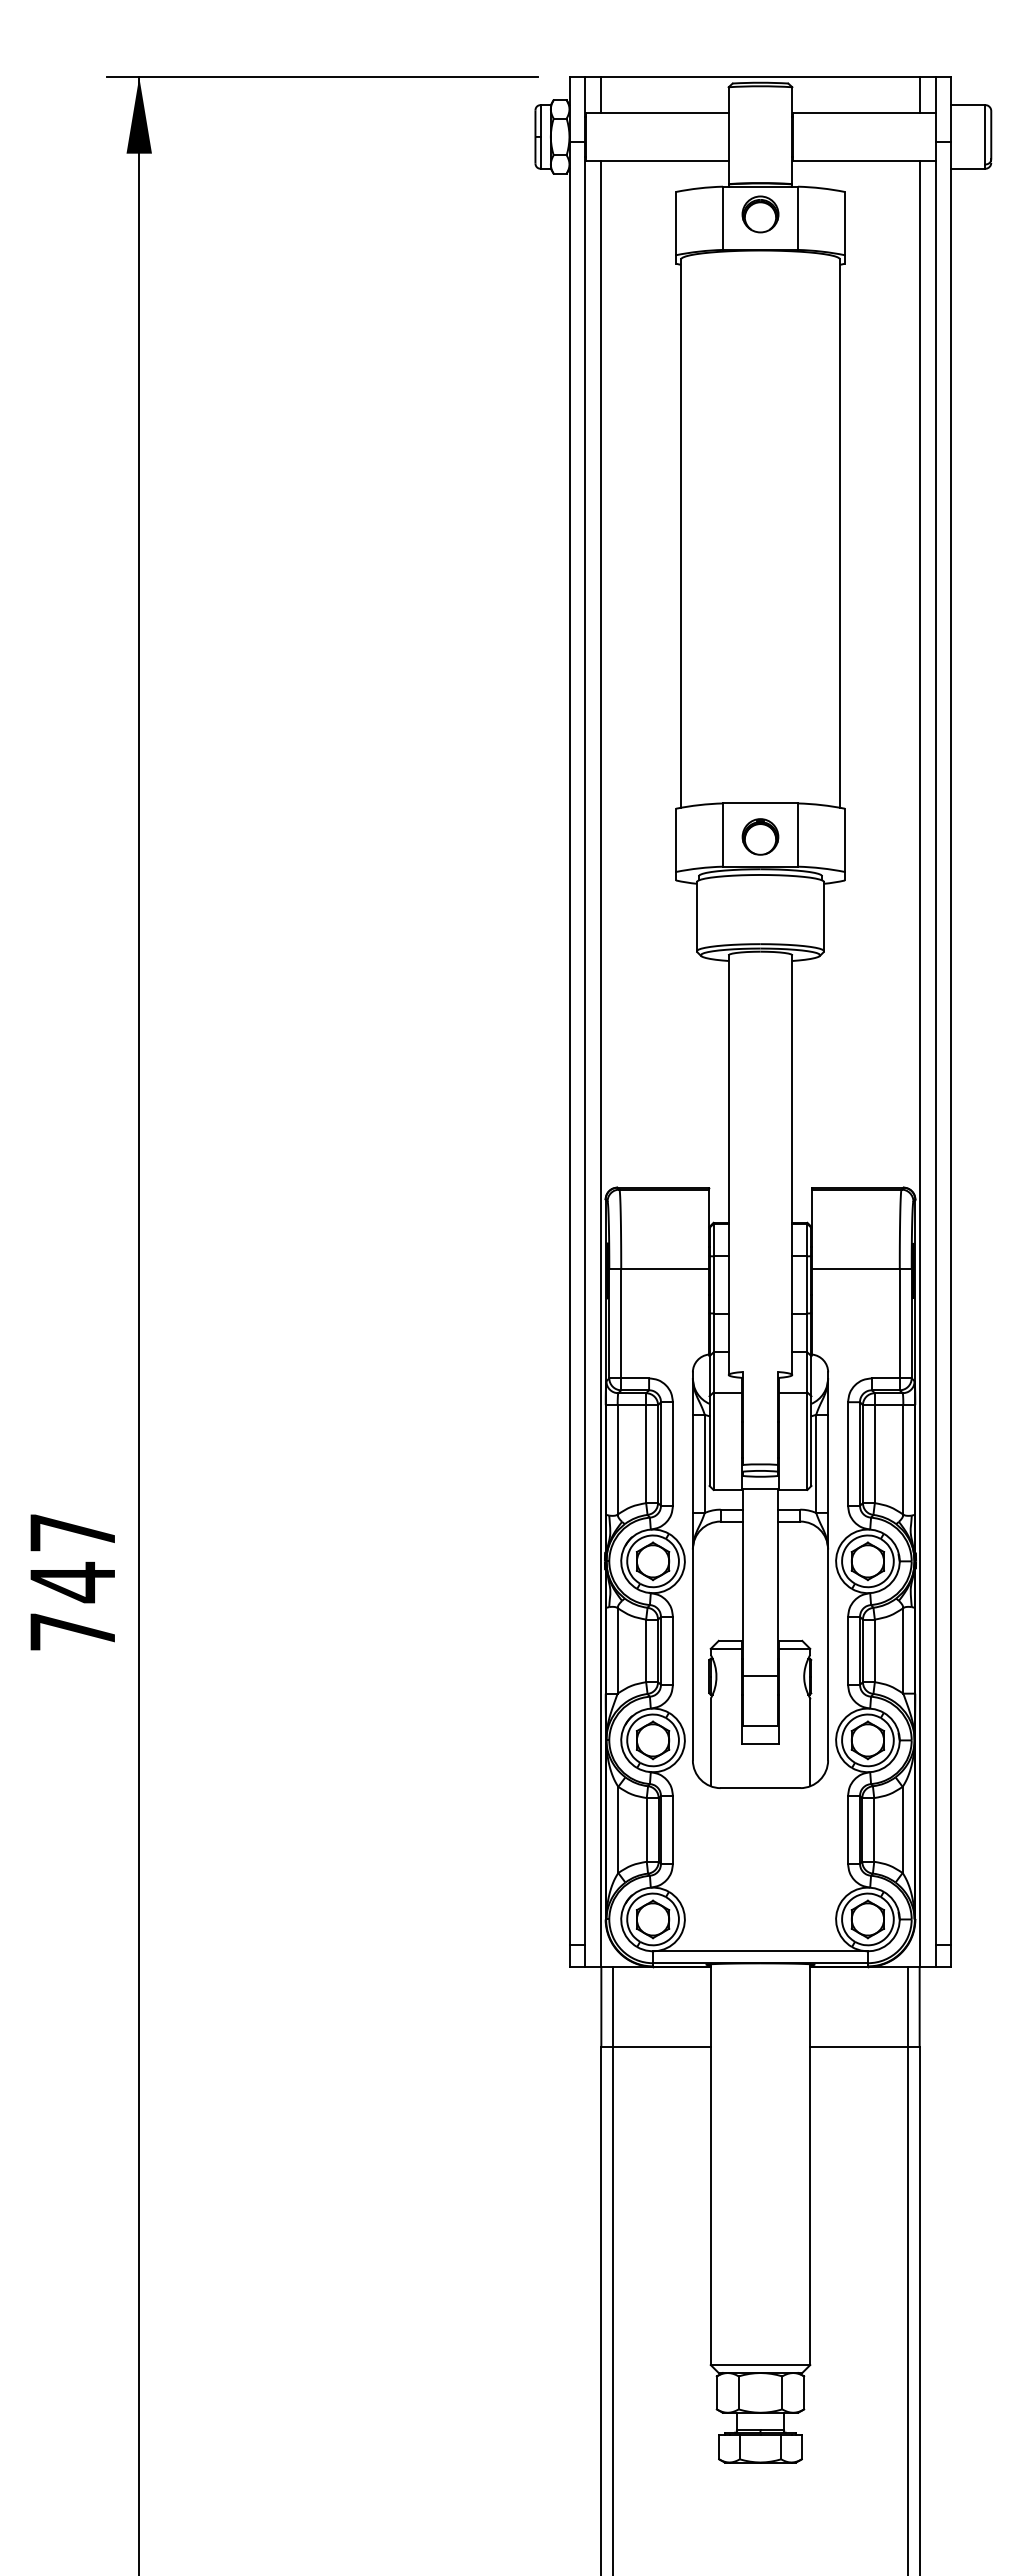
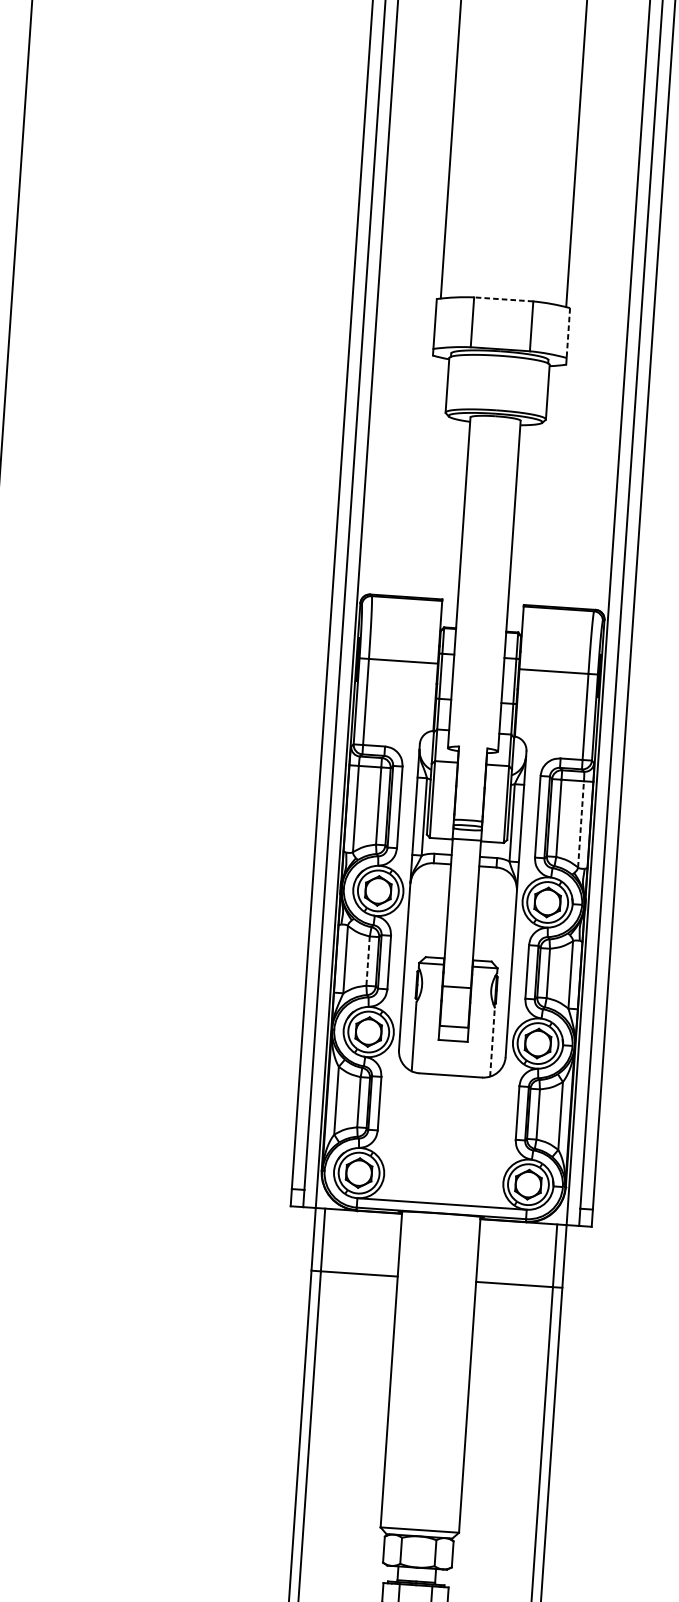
line: (760, 803) -> (503, 299), solid -> dashed
part: (760, 836) -> (501, 325), removed
line: (845, 840) -> (568, 333), solid -> dashed
line: (903, 1459) -> (581, 824), solid -> dashed
line: (646, 1651) -> (368, 961), solid -> dashed
line: (810, 1742) -> (492, 1042), solid -> dashed

